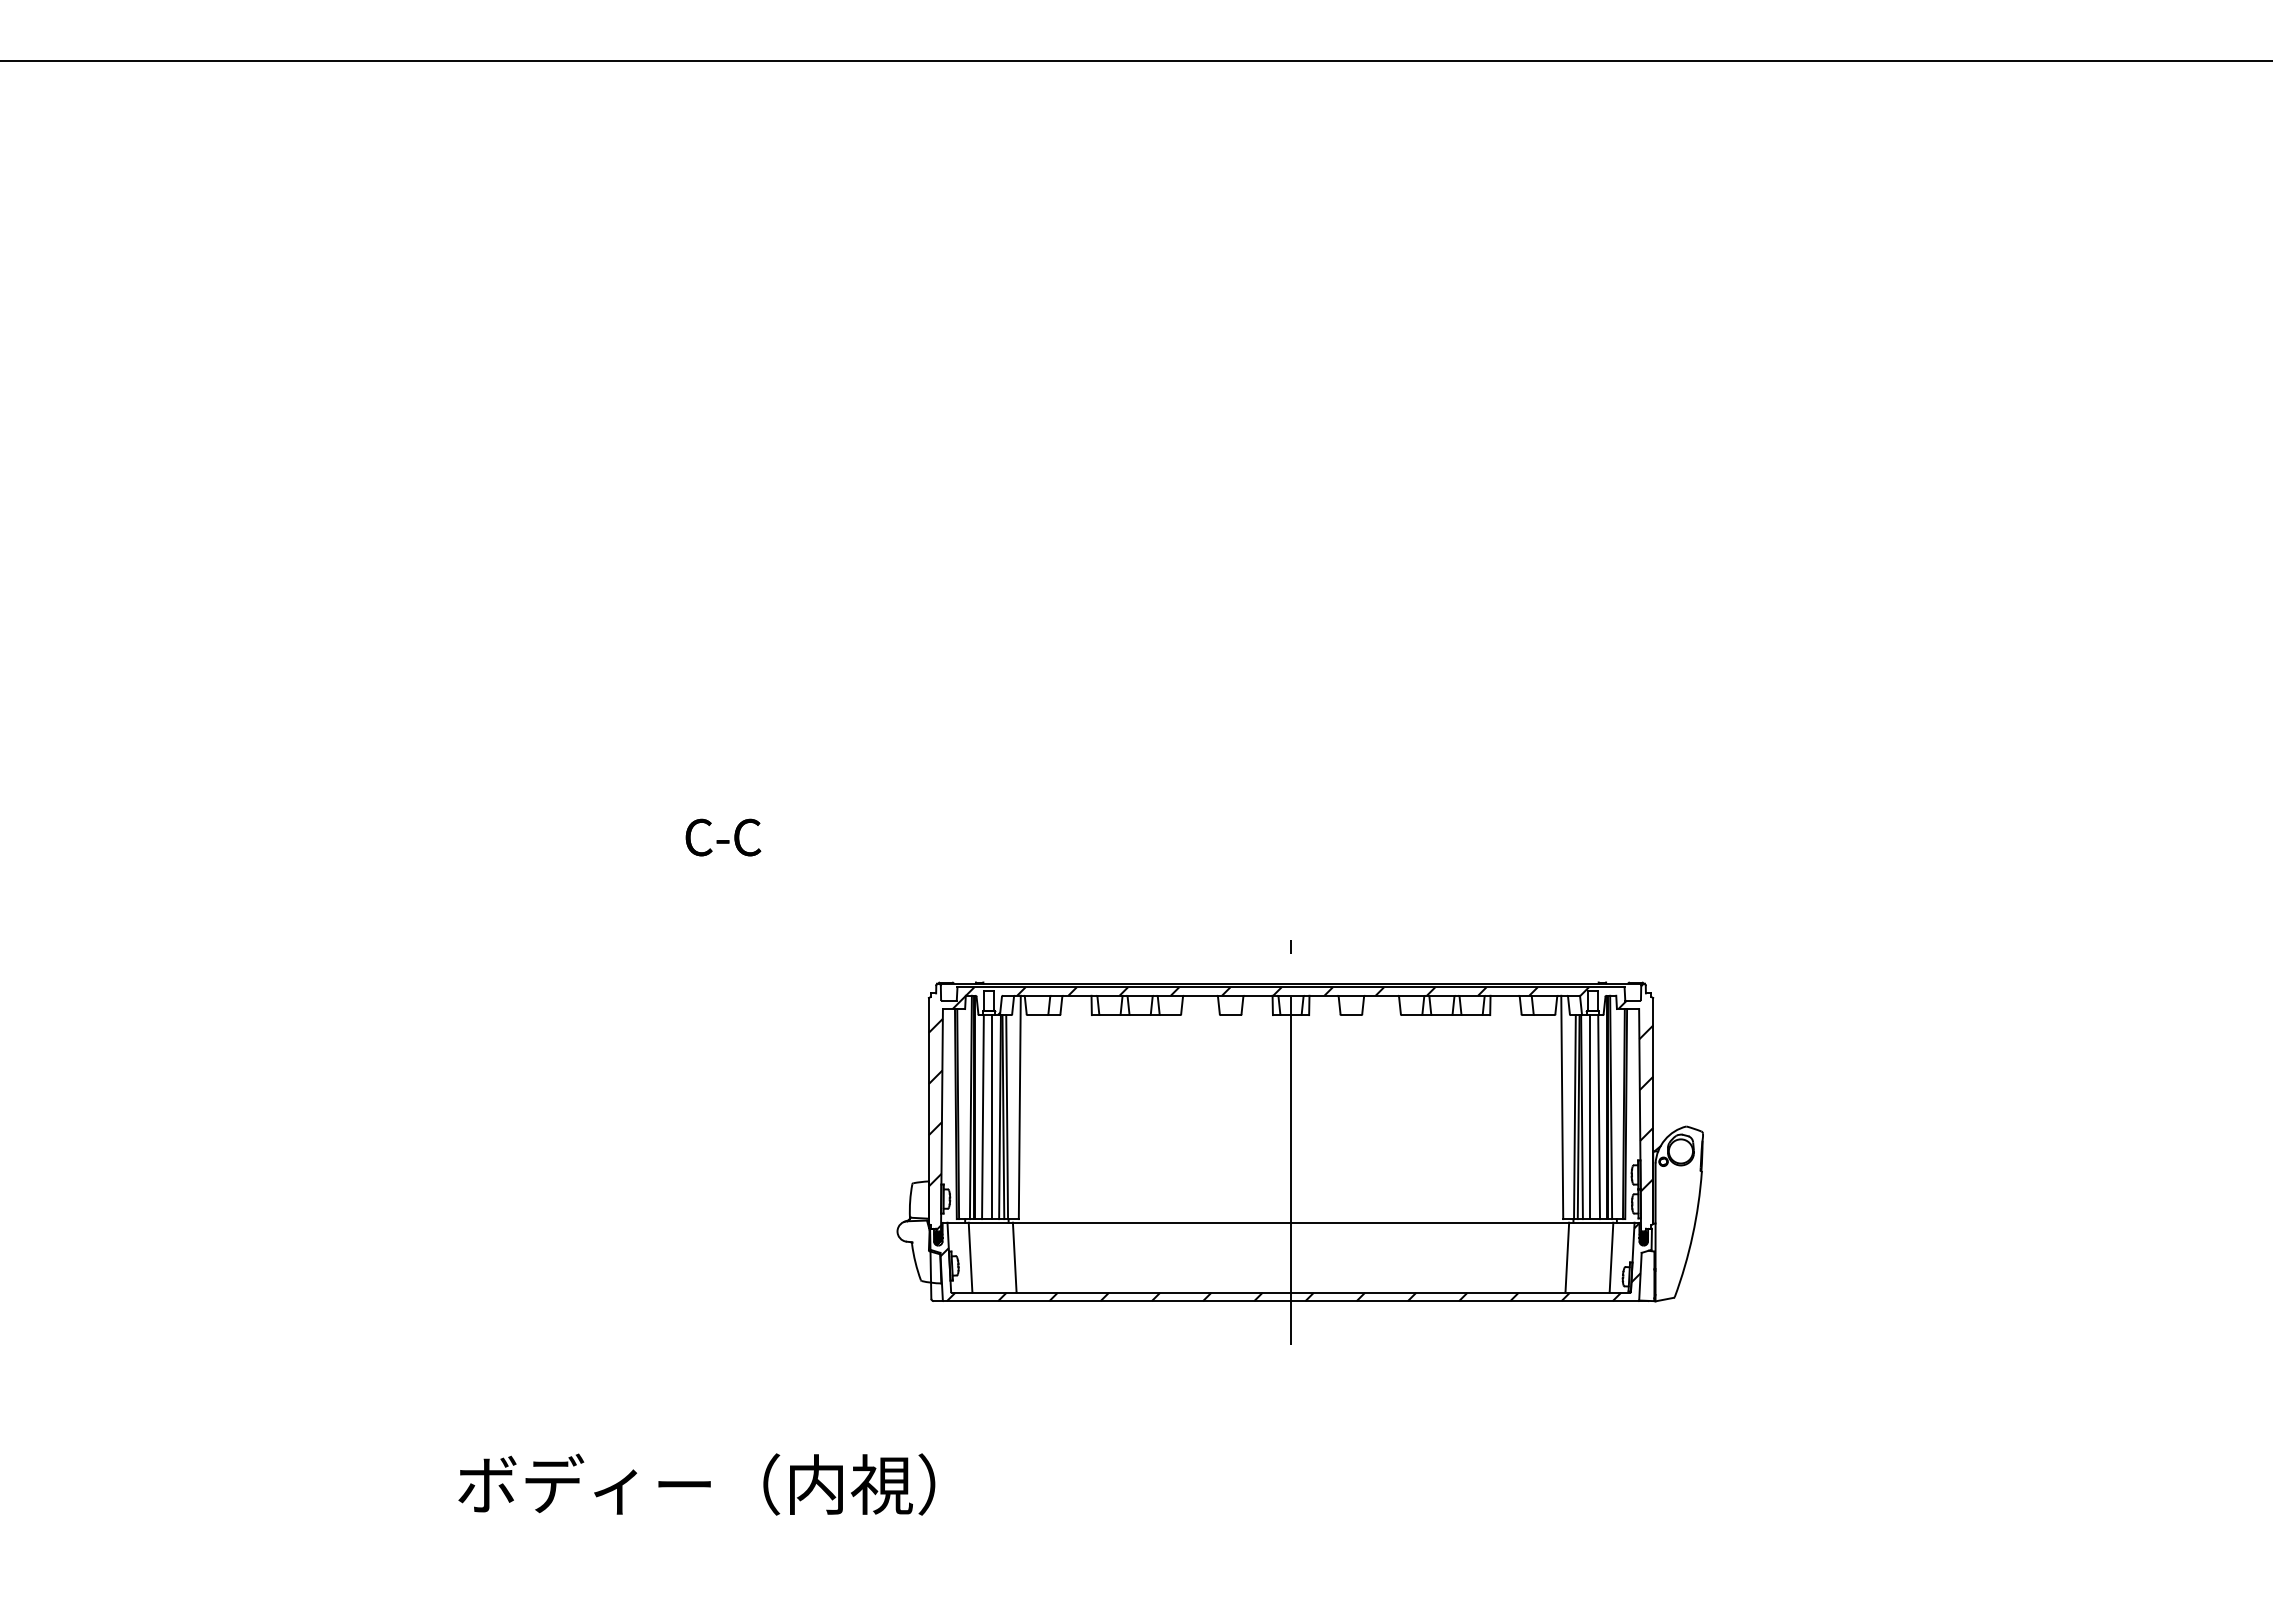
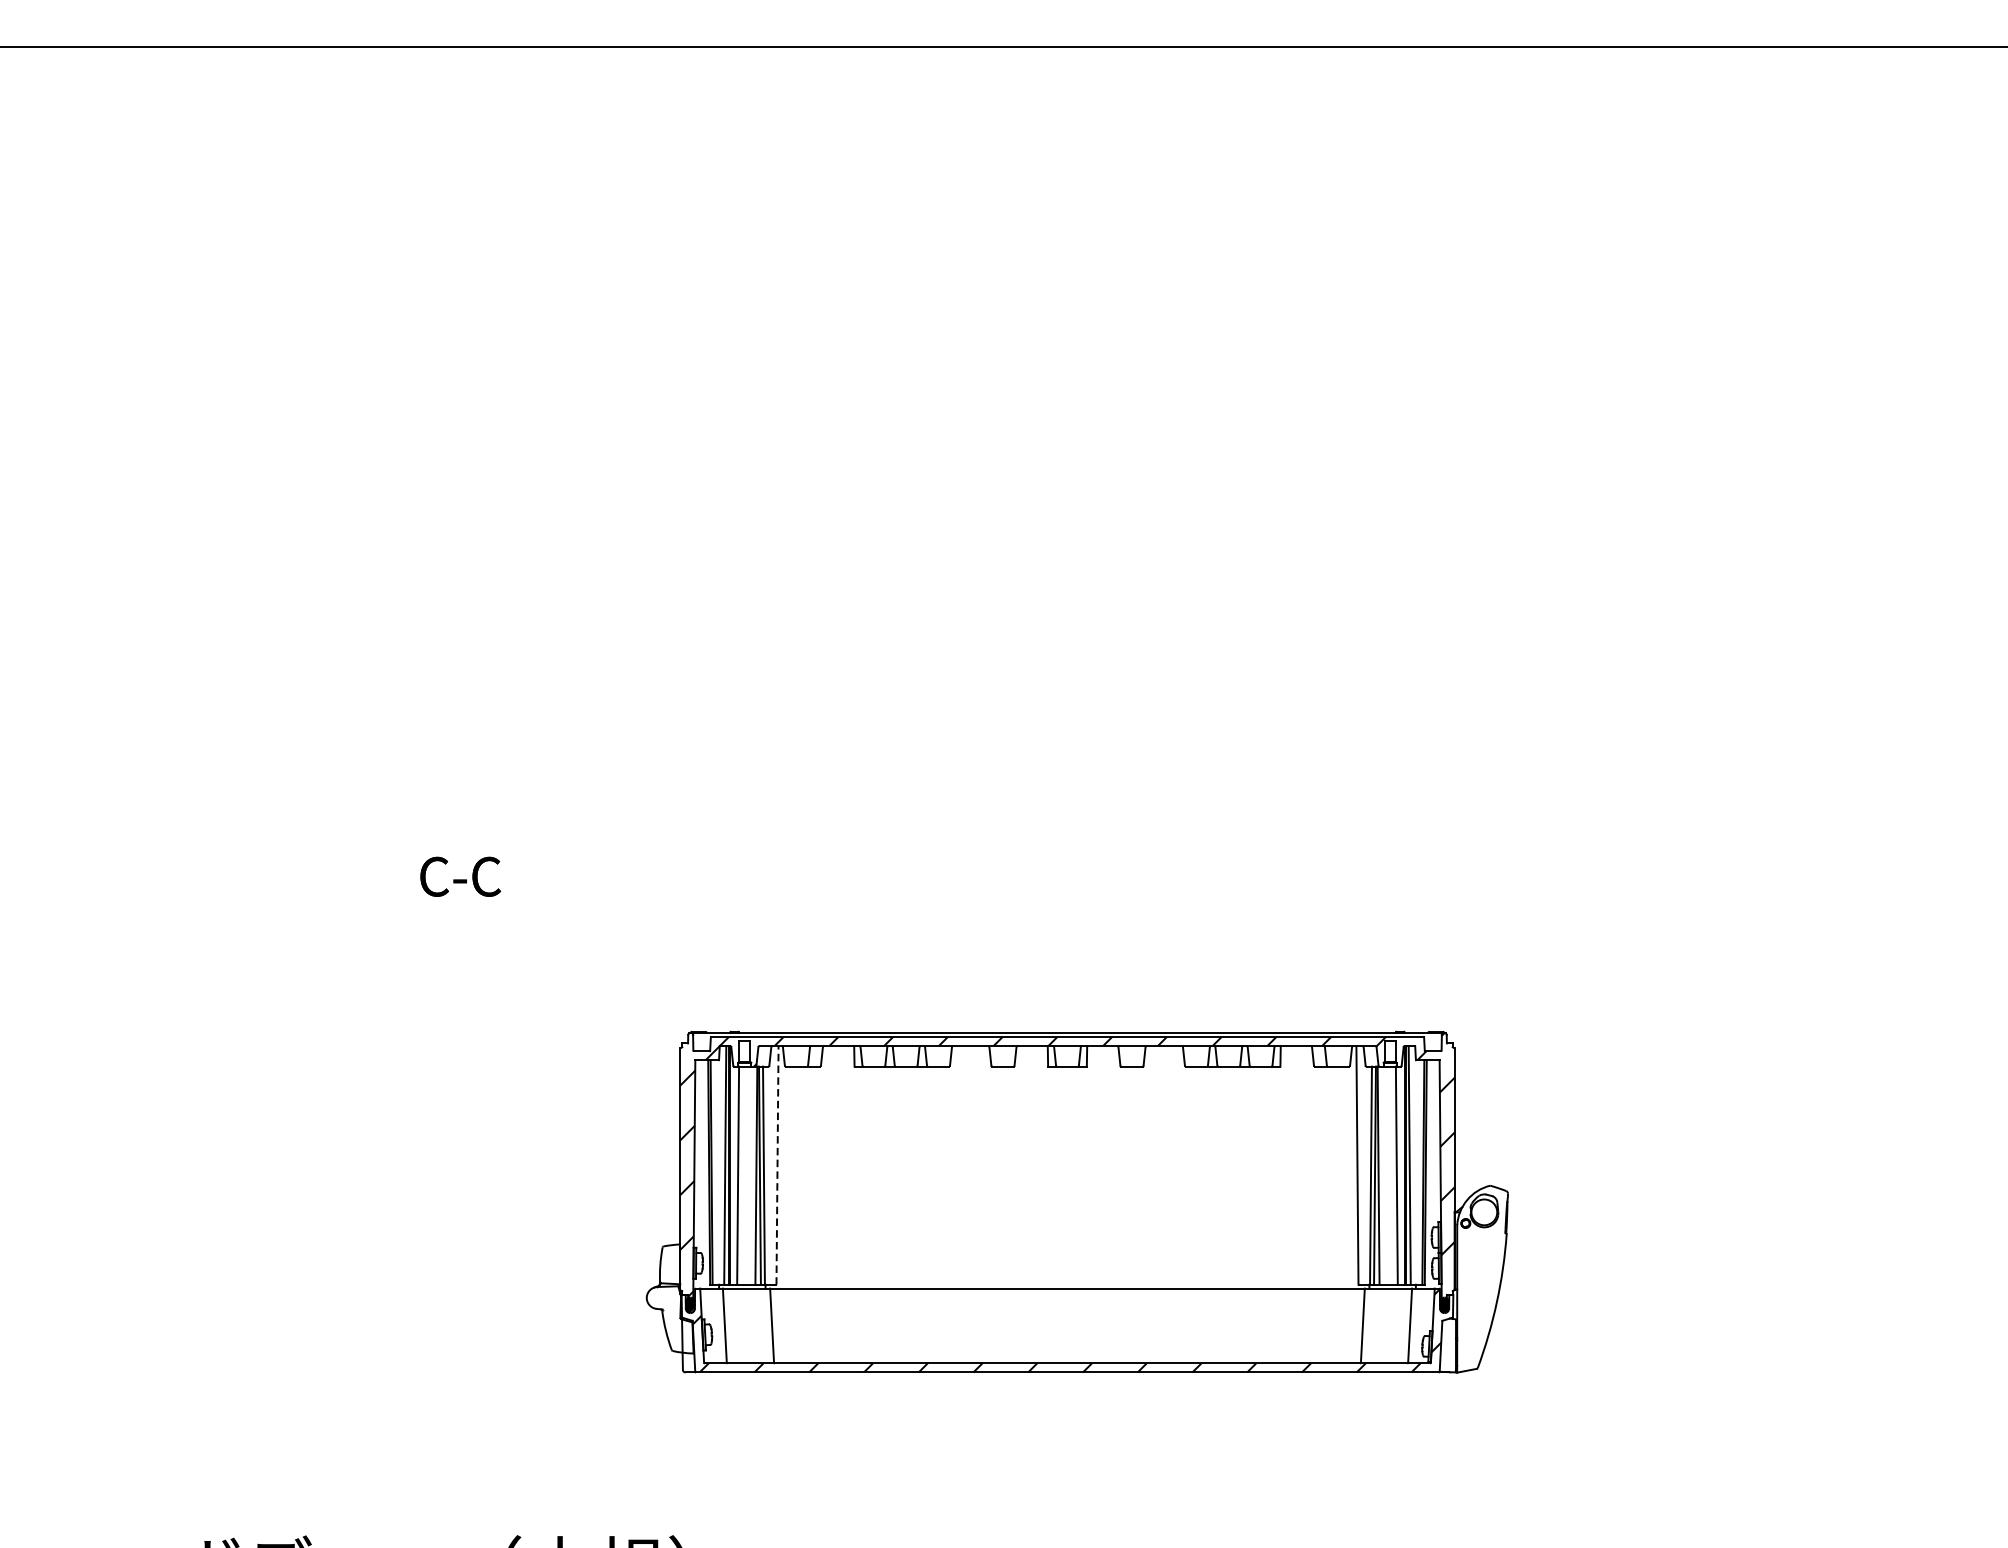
line: (1019, 1107) -> (777, 1165), solid -> dashed
line: (992, 1117) -> (748, 1176), removed
line: (1589, 1117) -> (1386, 1176), removed
line: (1291, 1142) -> (1067, 1202), removed

